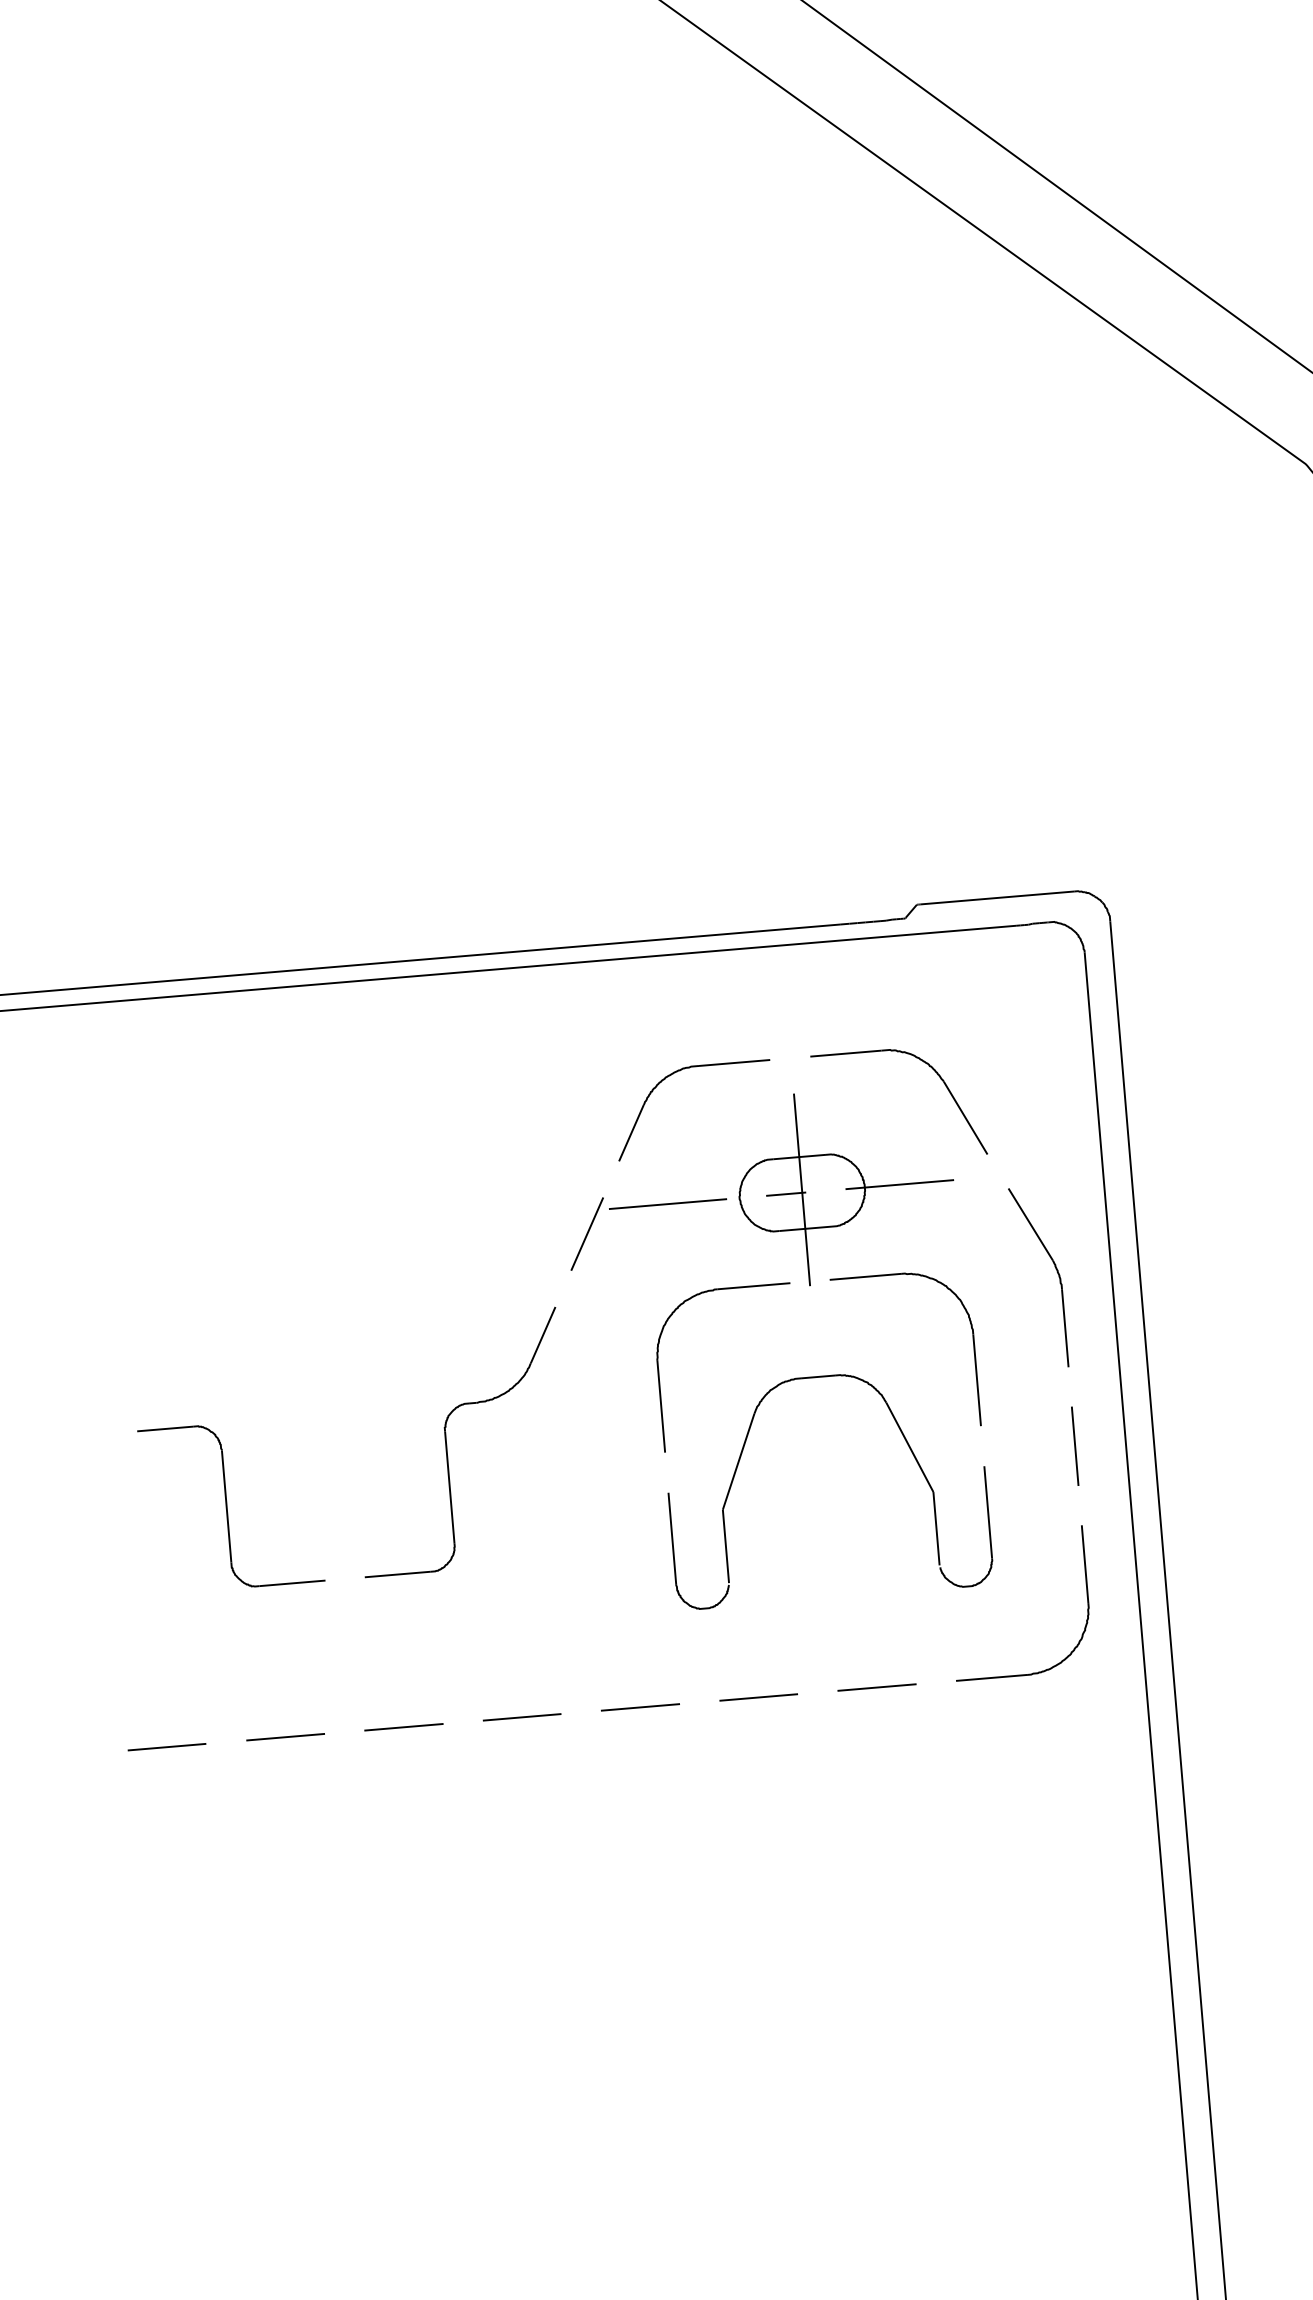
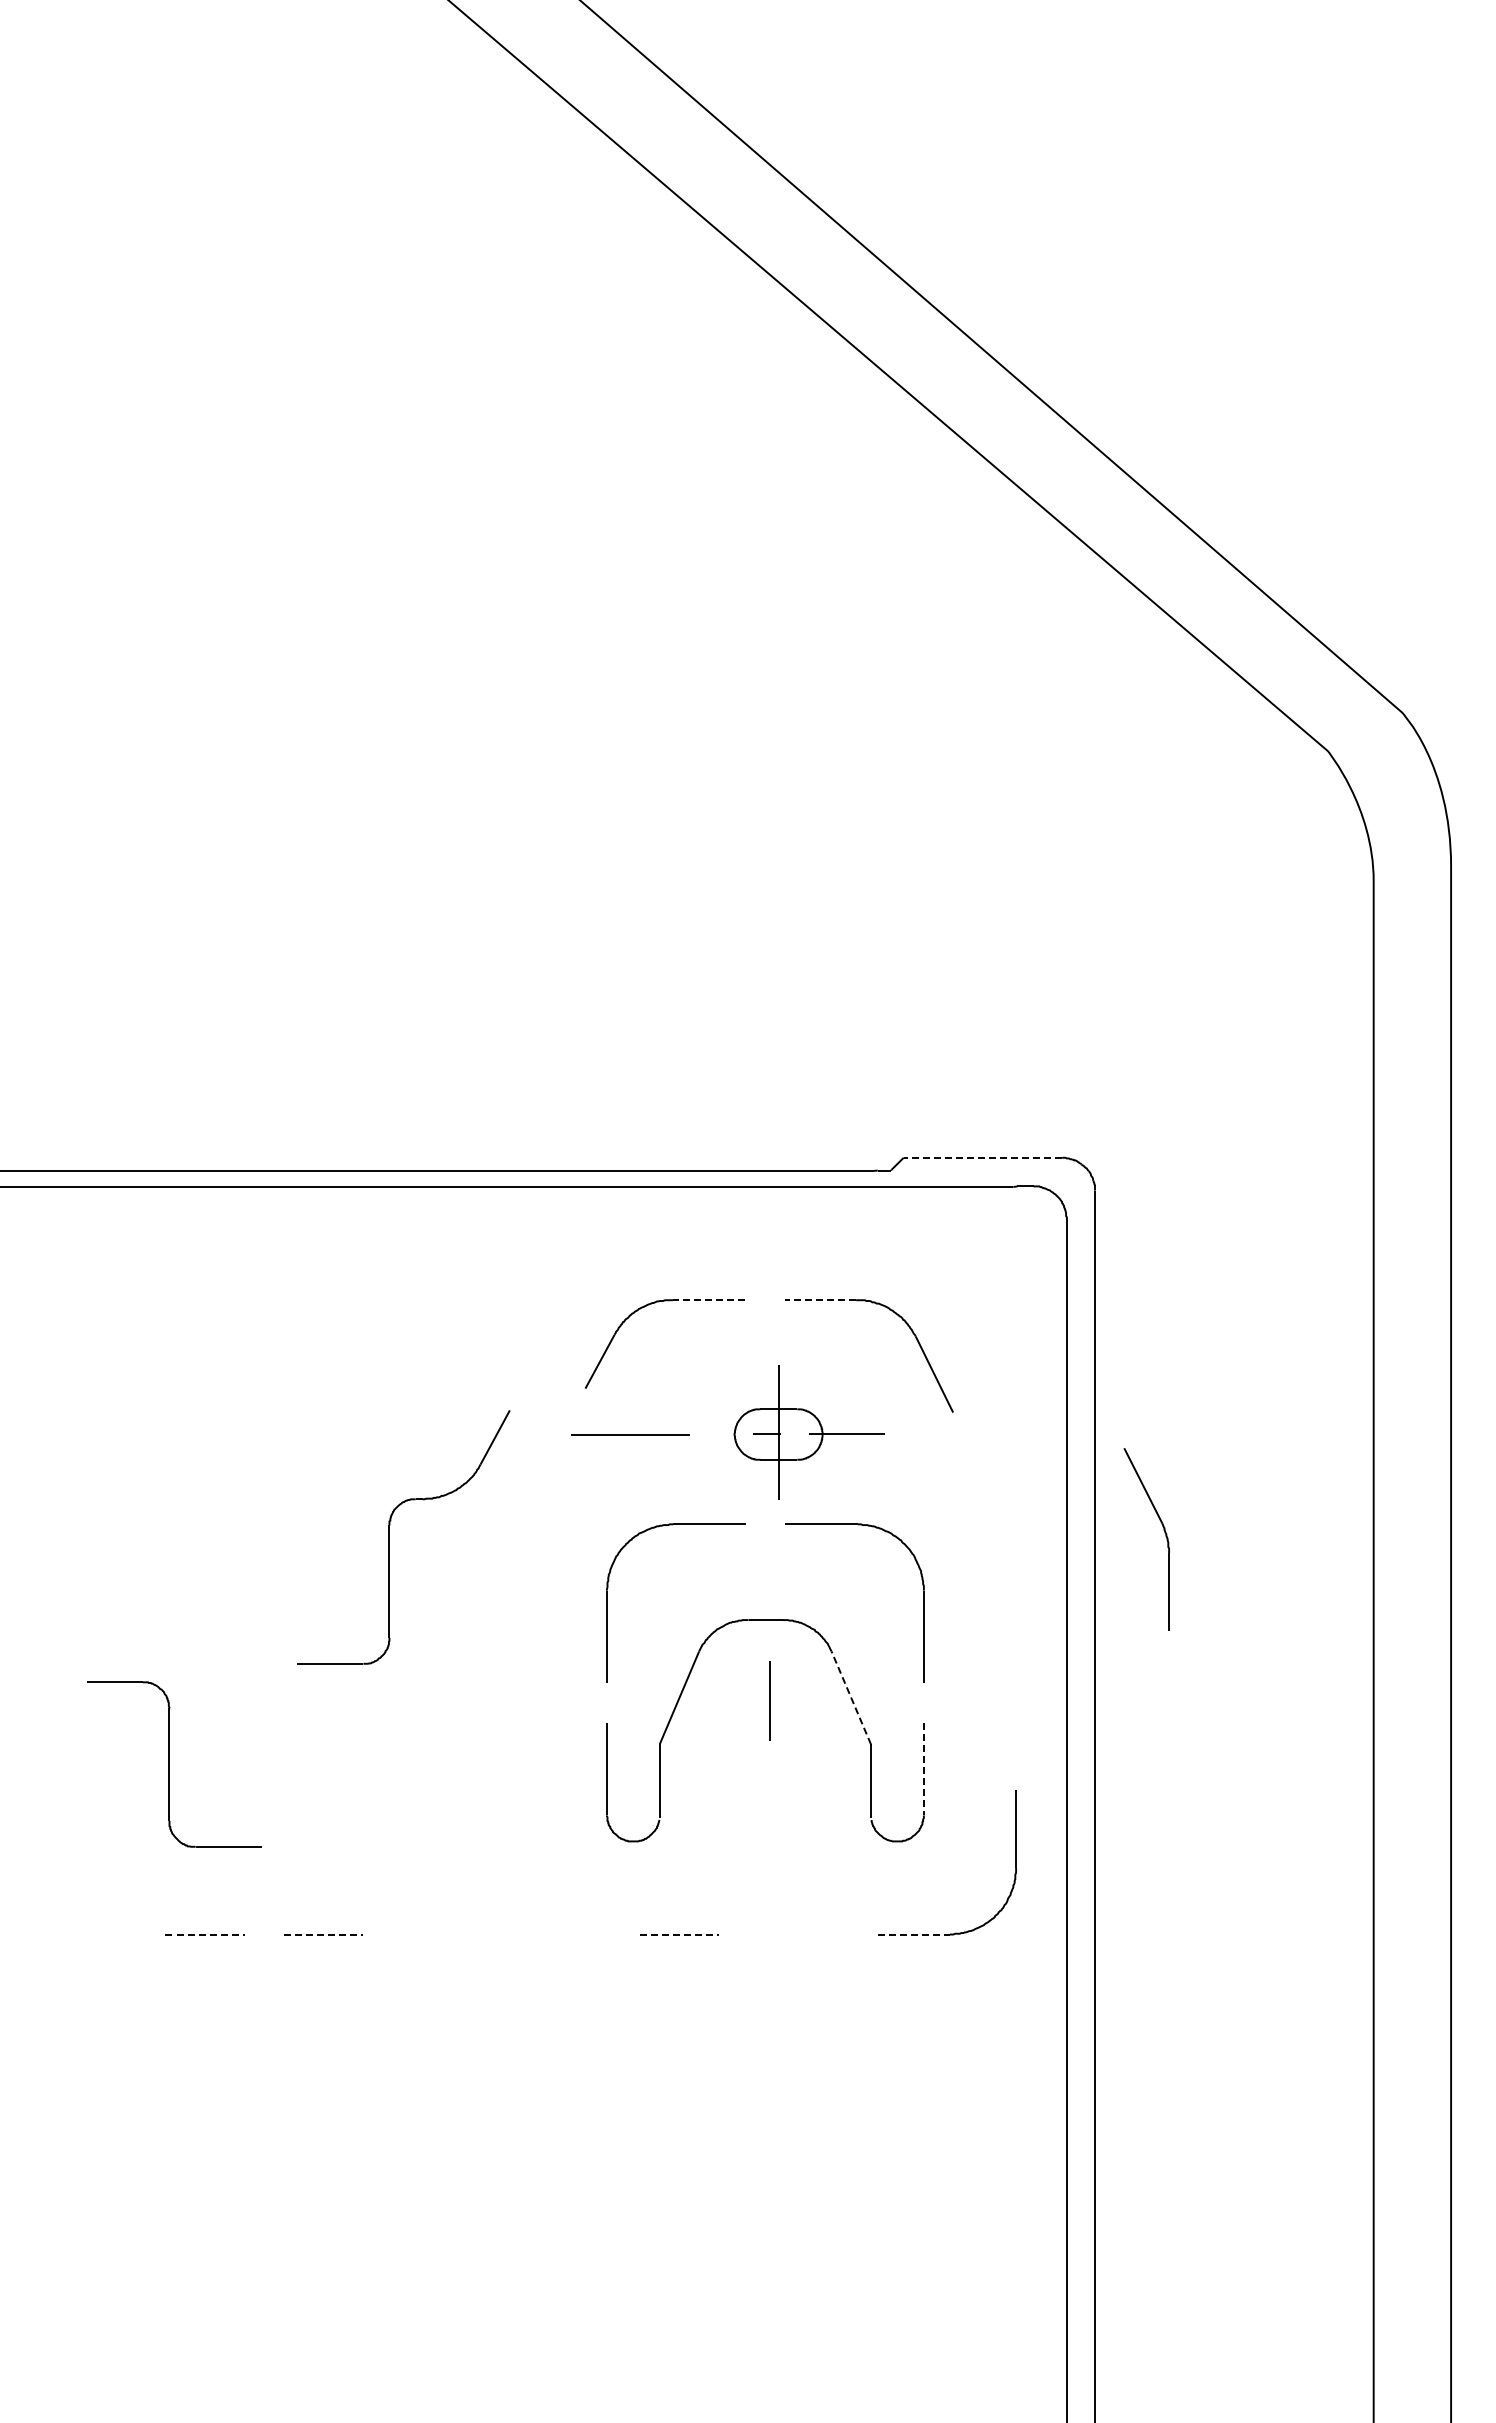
line: (997, 897) -> (984, 1157), solid -> dashed
line: (845, 1053) -> (820, 1300), solid -> dashed
line: (734, 1063) -> (708, 1300), solid -> dashed
part: (846, 1186) -> (809, 1432), size x0.7
line: (587, 1234) -> (547, 1458), removed
part: (1055, 1270) -> (1164, 1533), moved
part: (446, 1443) -> (389, 1537), moved
line: (910, 1446) -> (851, 1697), solid -> dashed
line: (1074, 1446) -> (769, 1700), moved
part: (231, 1505) -> (174, 1764), moved
line: (987, 1512) -> (923, 1769), solid -> dashed
line: (992, 1677) -> (914, 1934), solid -> dashed
line: (877, 1687) -> (798, 1934), removed
line: (759, 1697) -> (680, 1934), solid -> dashed
line: (639, 1707) -> (560, 1934), removed
line: (522, 1717) -> (442, 1934), removed
line: (403, 1727) -> (323, 1934), solid -> dashed
line: (286, 1737) -> (205, 1934), solid -> dashed
line: (166, 1747) -> (85, 1934), removed

